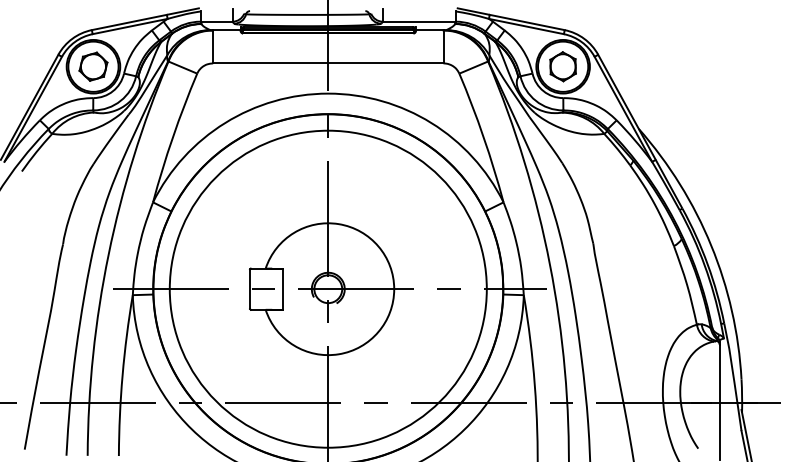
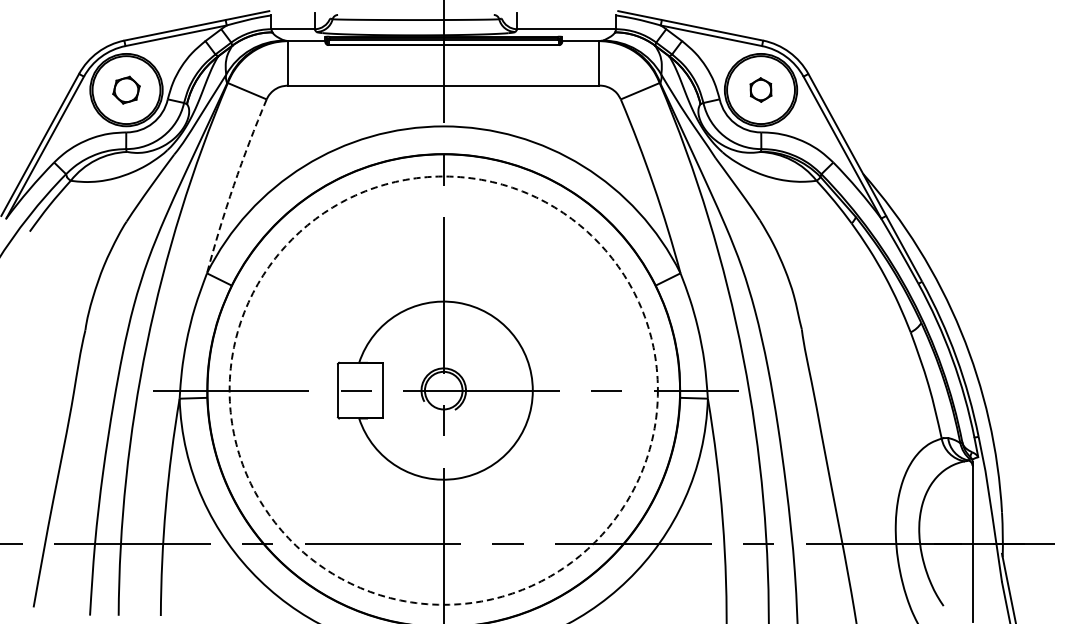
part: (562, 66) -> (760, 89), size x0.6
part: (93, 67) -> (126, 90), size x0.7
arc: (172, 137) -> (233, 185), solid -> dashed
circle: (328, 289) -> (443, 390), solid -> dashed

